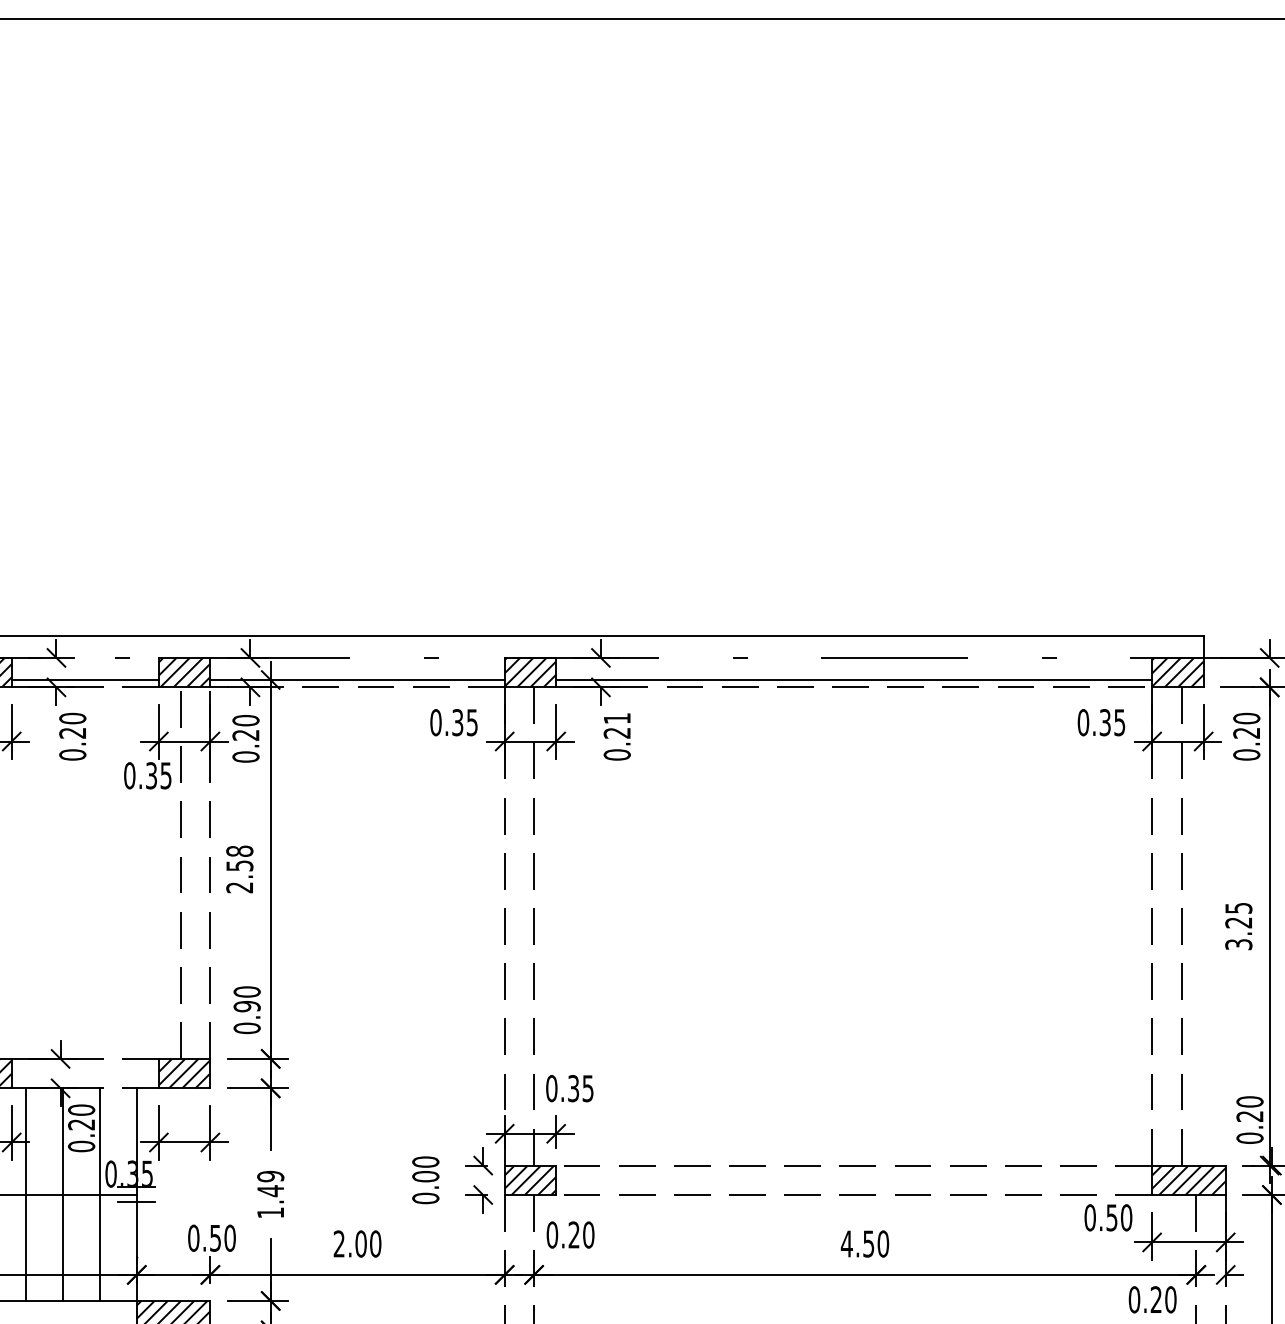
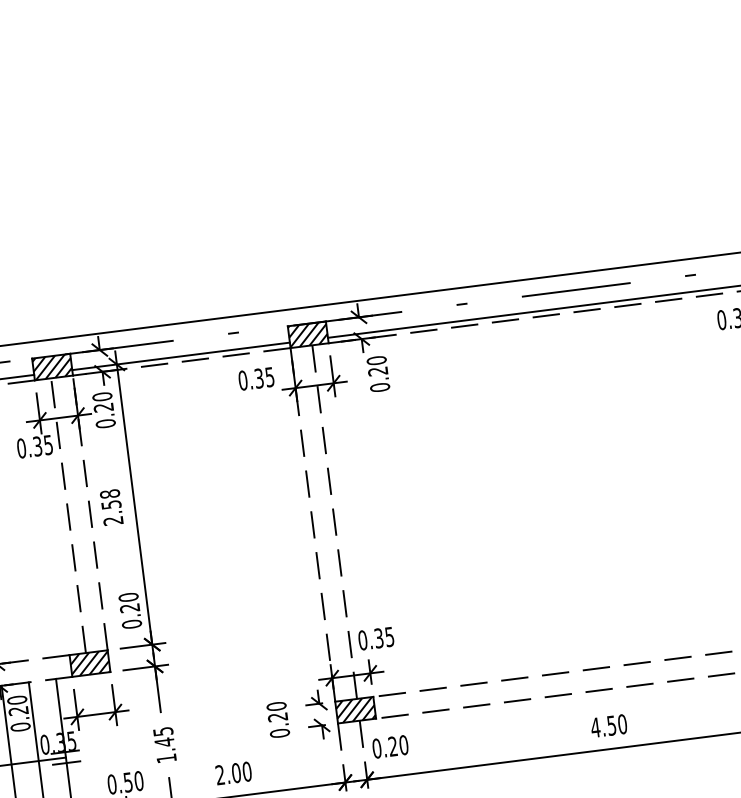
text: (616, 718) -> (376, 360), 0.21 -> 0.20
text: (246, 1006) -> (129, 608), 0.90 -> 0.20
text: (270, 1176) -> (163, 731), 1.49 -> 1.45
text: (425, 1176) -> (277, 717), 0.00 -> 0.20

